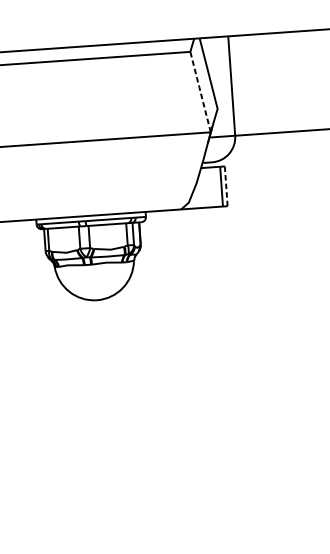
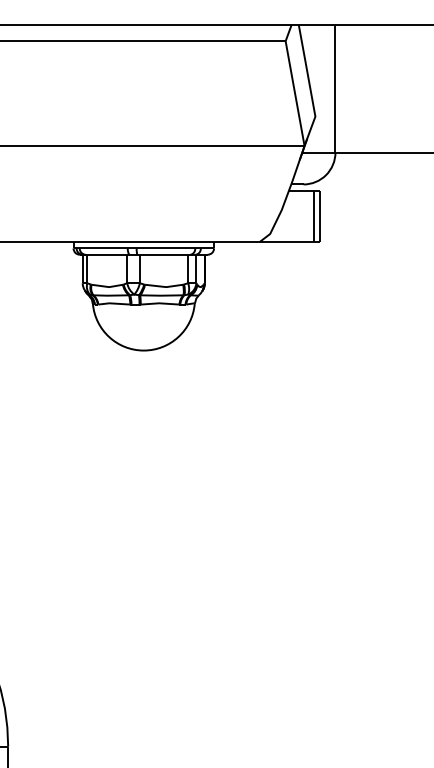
line: (200, 92) -> (295, 93), dashed -> solid
line: (226, 186) -> (319, 216), dashed -> solid

